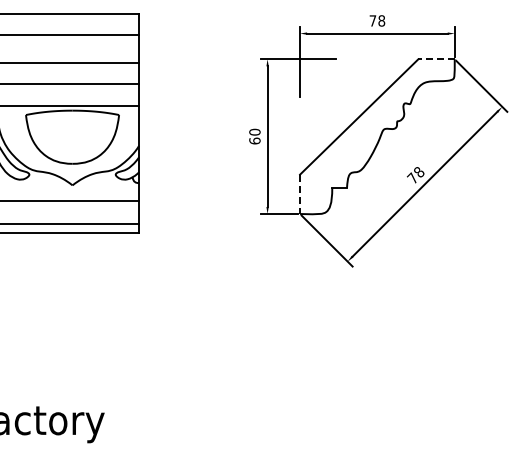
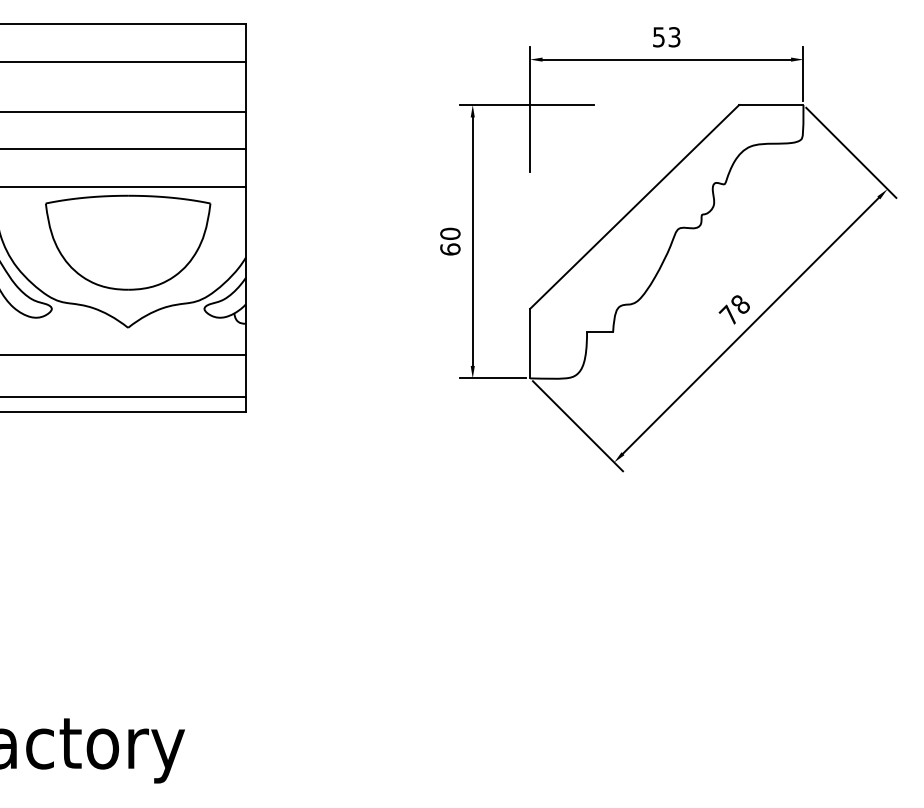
text: (377, 20) -> (666, 36), 78 -> 53
line: (436, 59) -> (771, 105), dashed -> solid
line: (300, 194) -> (530, 343), dashed -> solid

